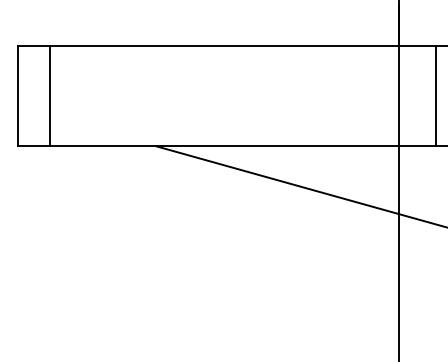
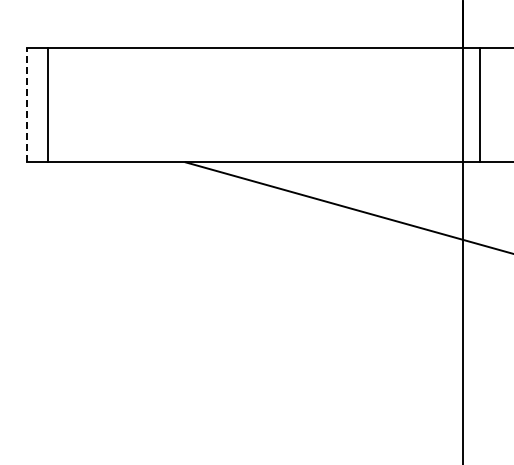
line: (18, 95) -> (27, 104), solid -> dashed
line: (50, 95) -> (48, 104), moved
line: (436, 95) -> (480, 104), moved

